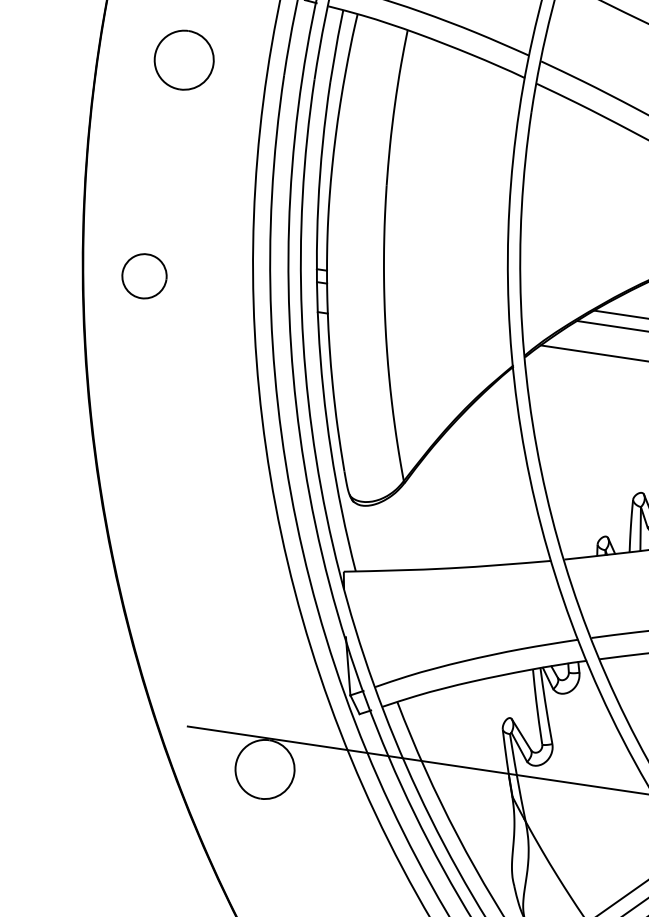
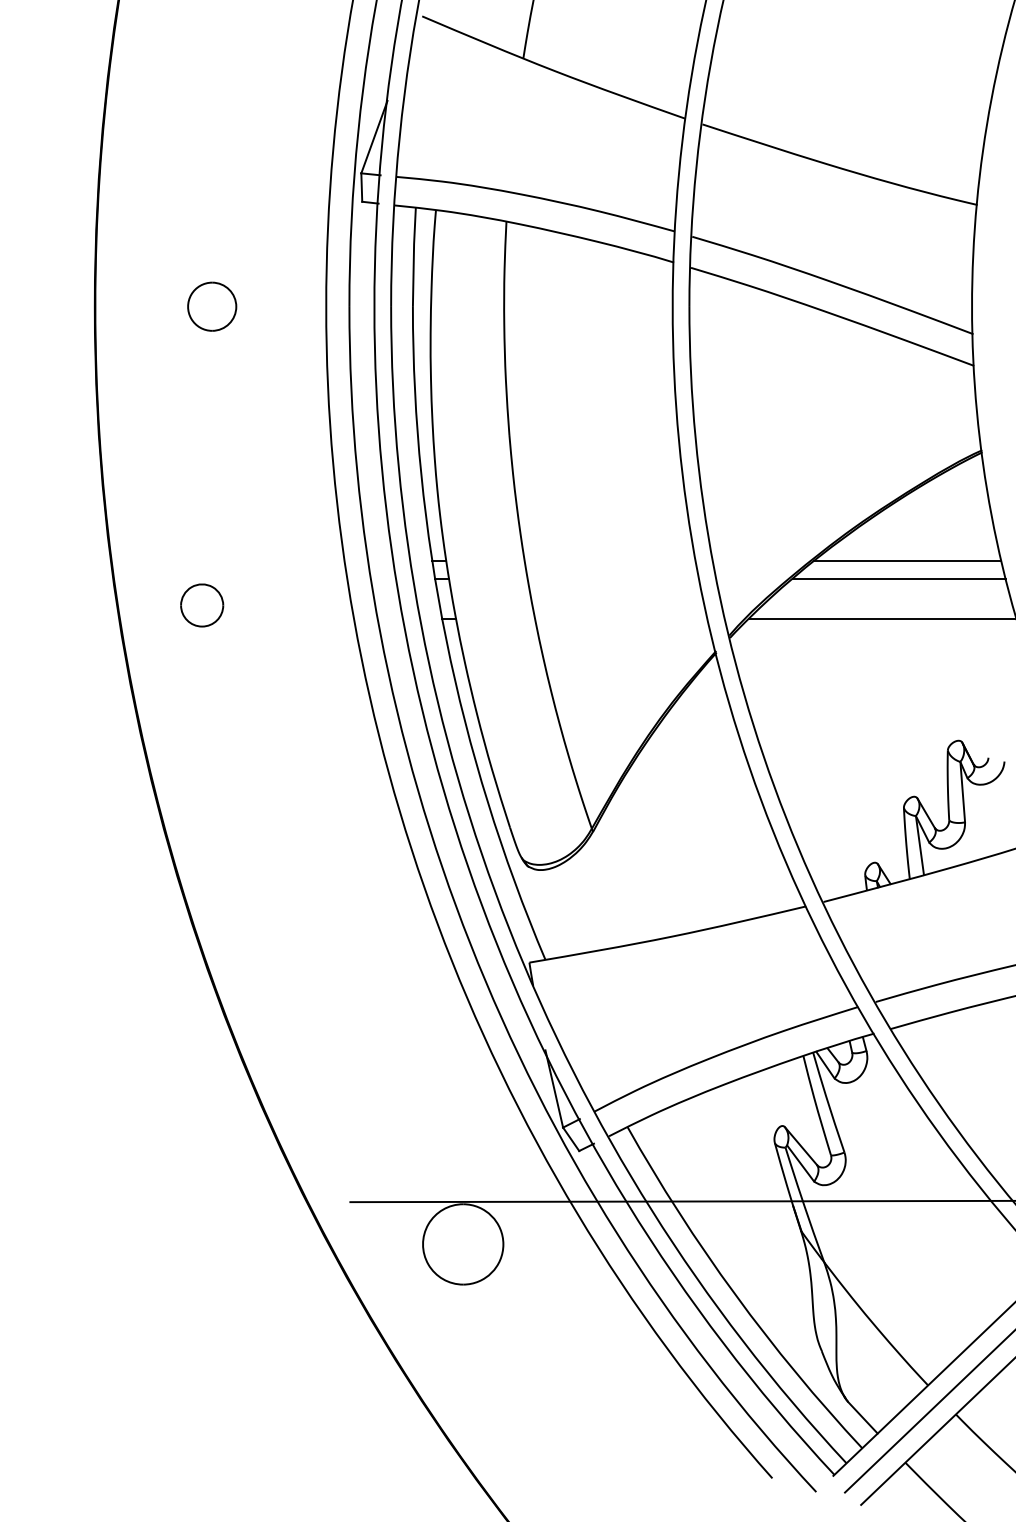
part: (184, 59) -> (212, 306), size x0.6
part: (144, 276) -> (202, 605), size x0.7

